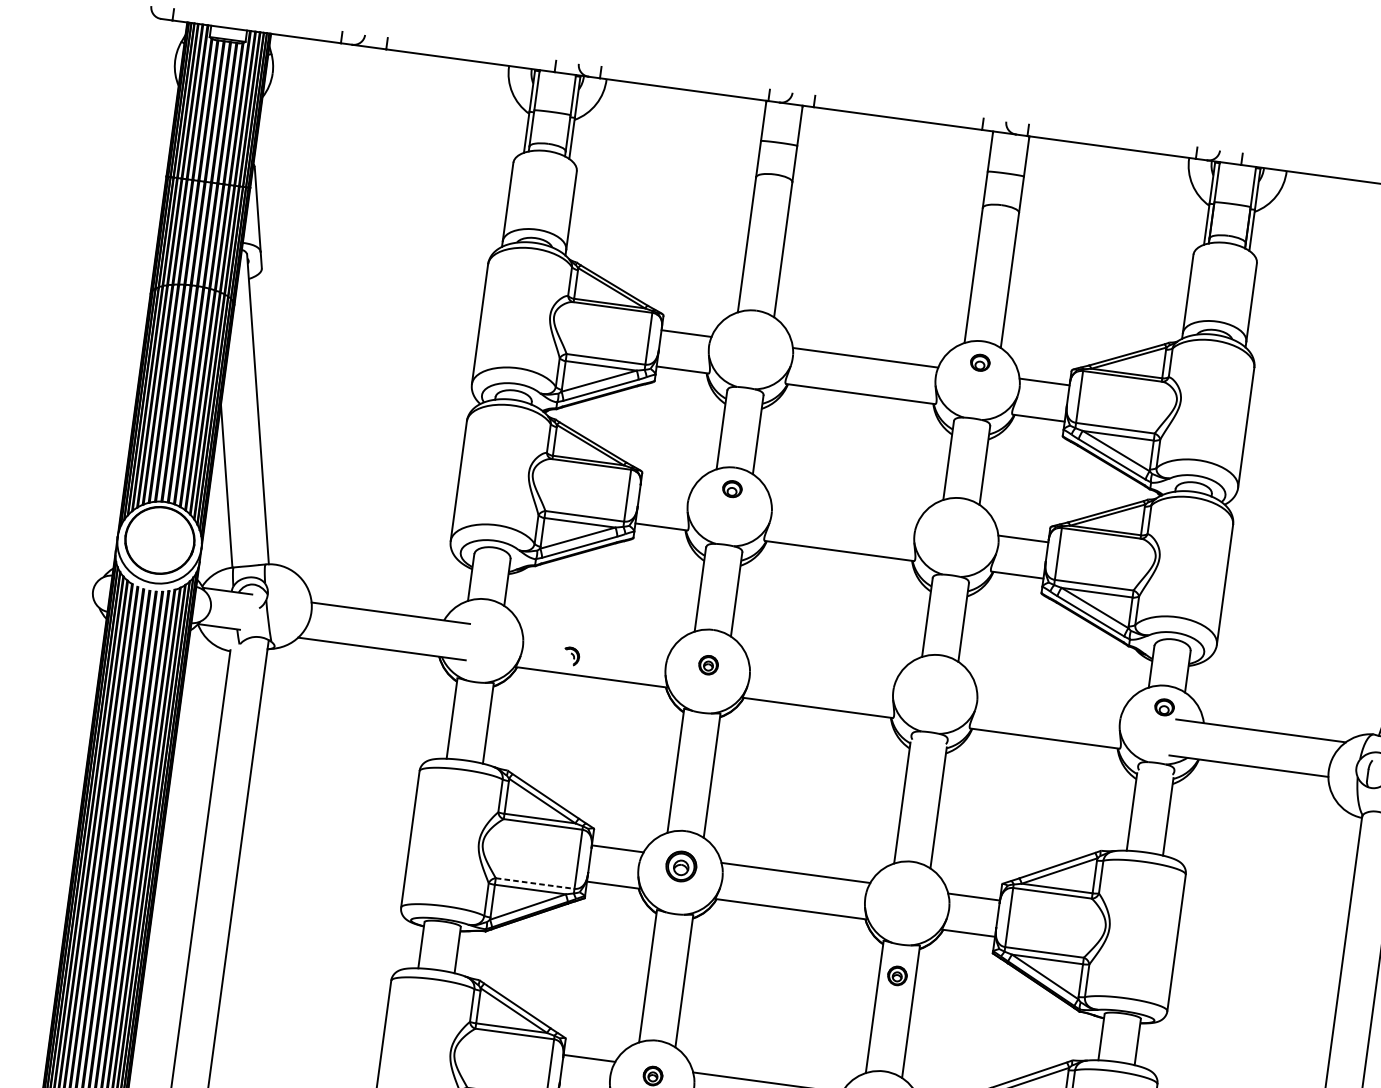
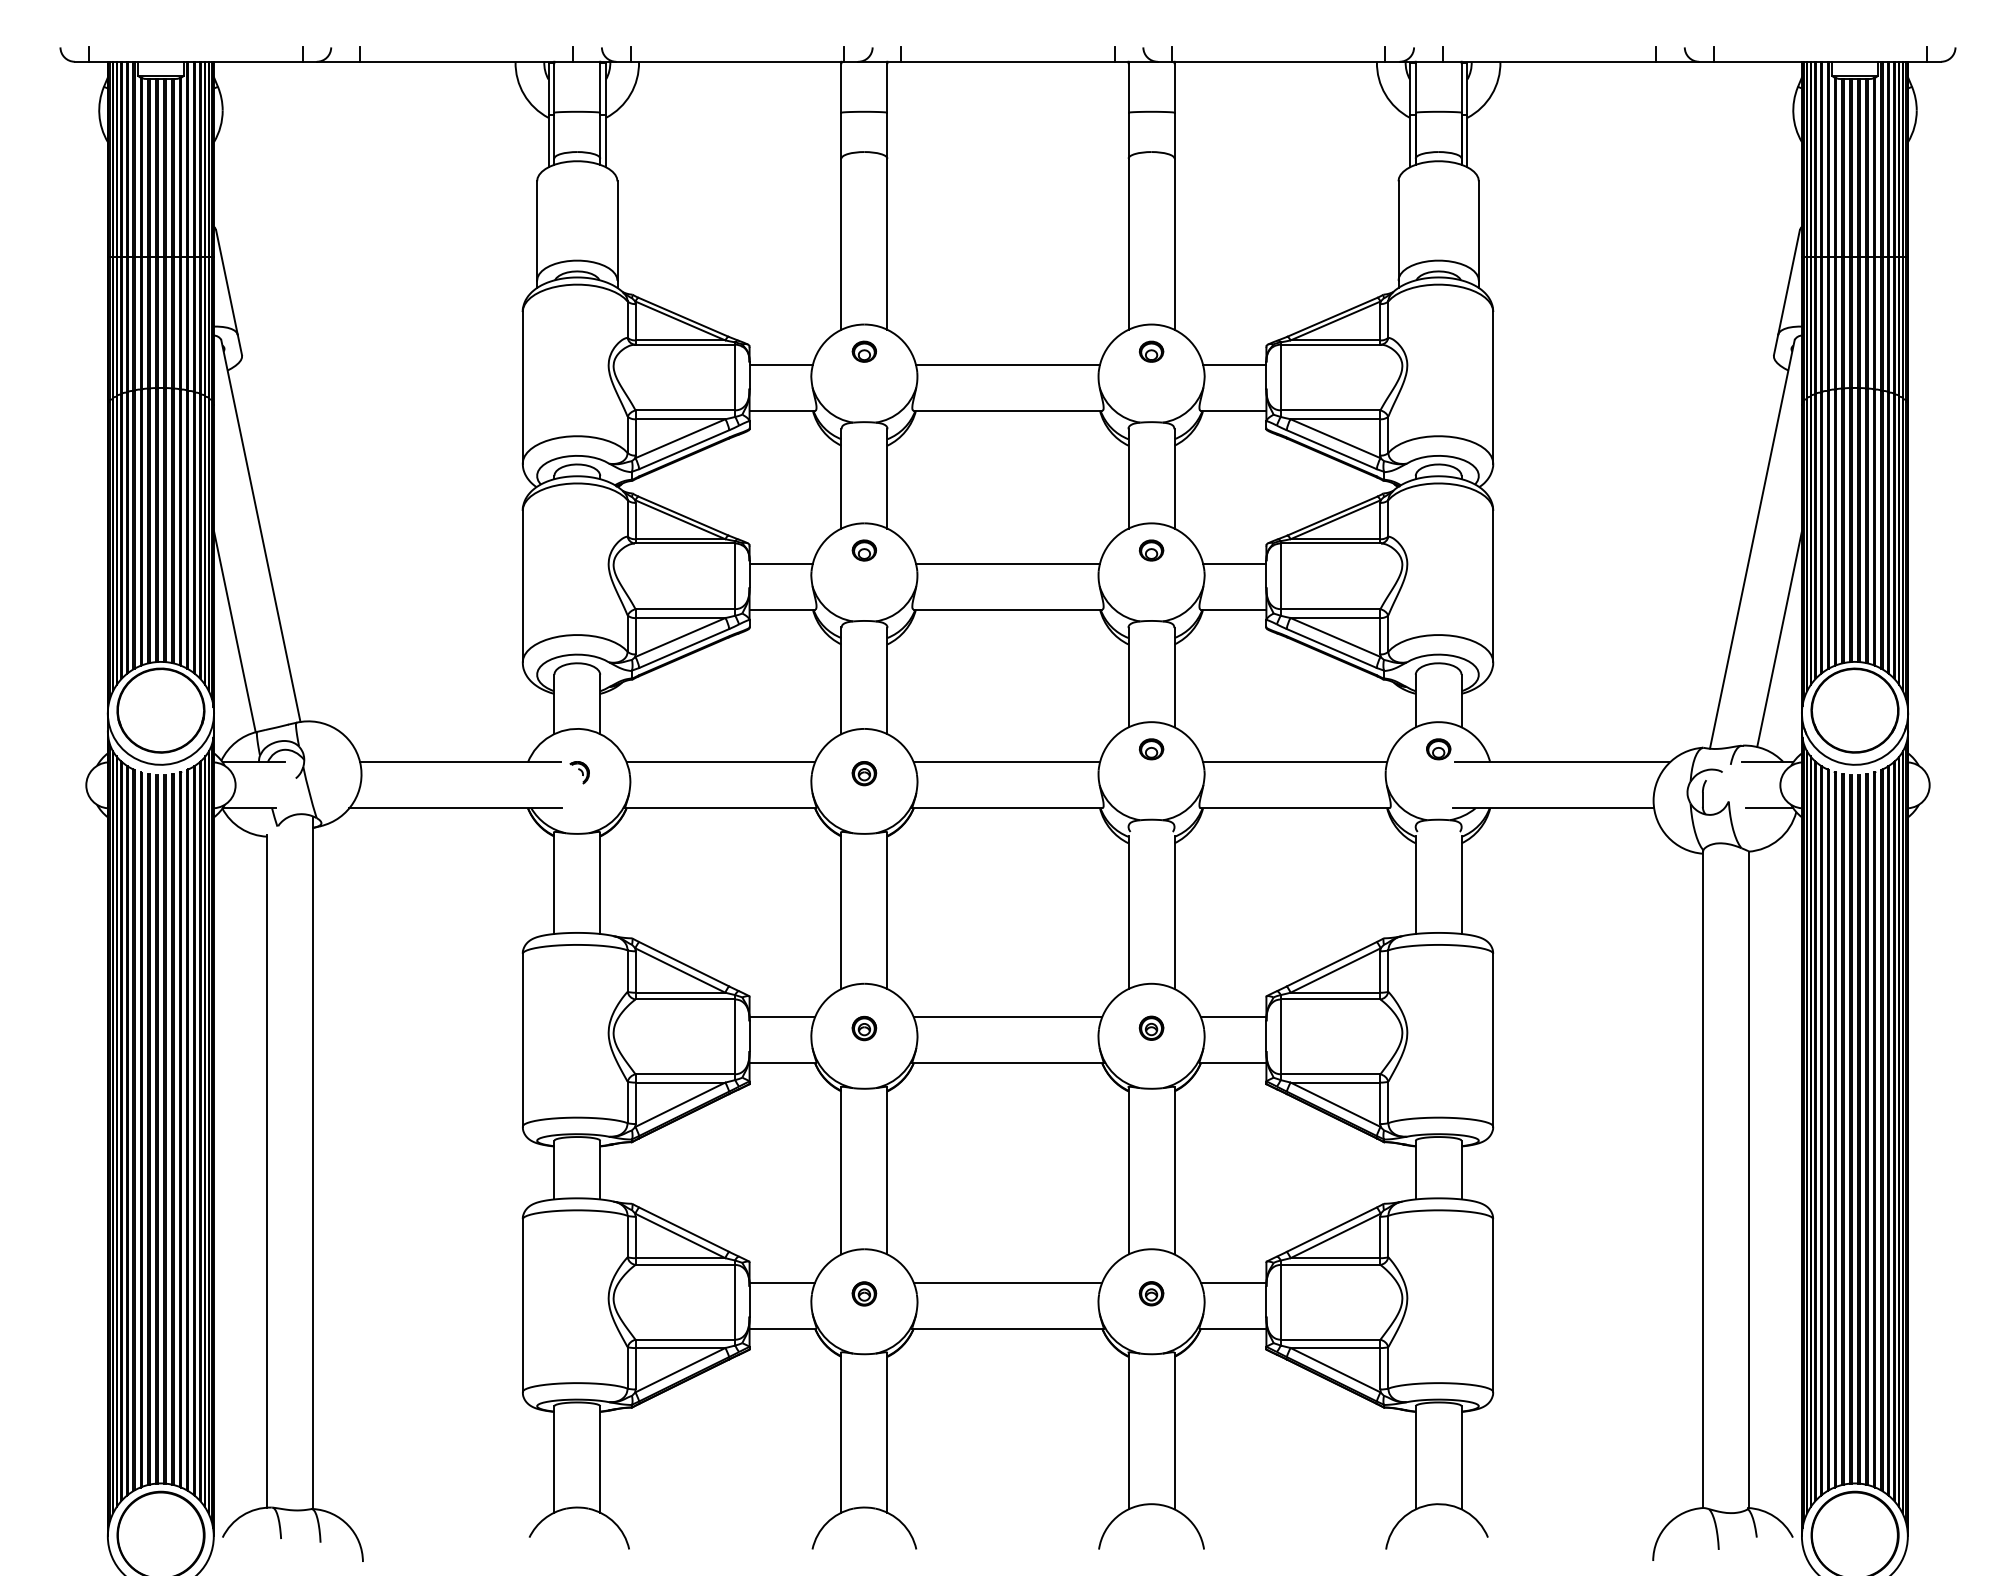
part: (753, 331) -> (864, 351), added
line: (664, 490) -> (780, 563), added
line: (843, 514) -> (1007, 563), added
part: (959, 519) -> (1151, 550), added
line: (596, 641) -> (720, 762), added
part: (571, 656) -> (579, 772), moved
line: (821, 671) -> (1006, 762), added
part: (937, 676) -> (1151, 749), added
line: (1050, 702) -> (1295, 762), added
part: (681, 866) -> (864, 1028), size x0.62
line: (535, 883) -> (685, 1074), dashed -> solid
part: (897, 975) -> (1151, 1027), moved

